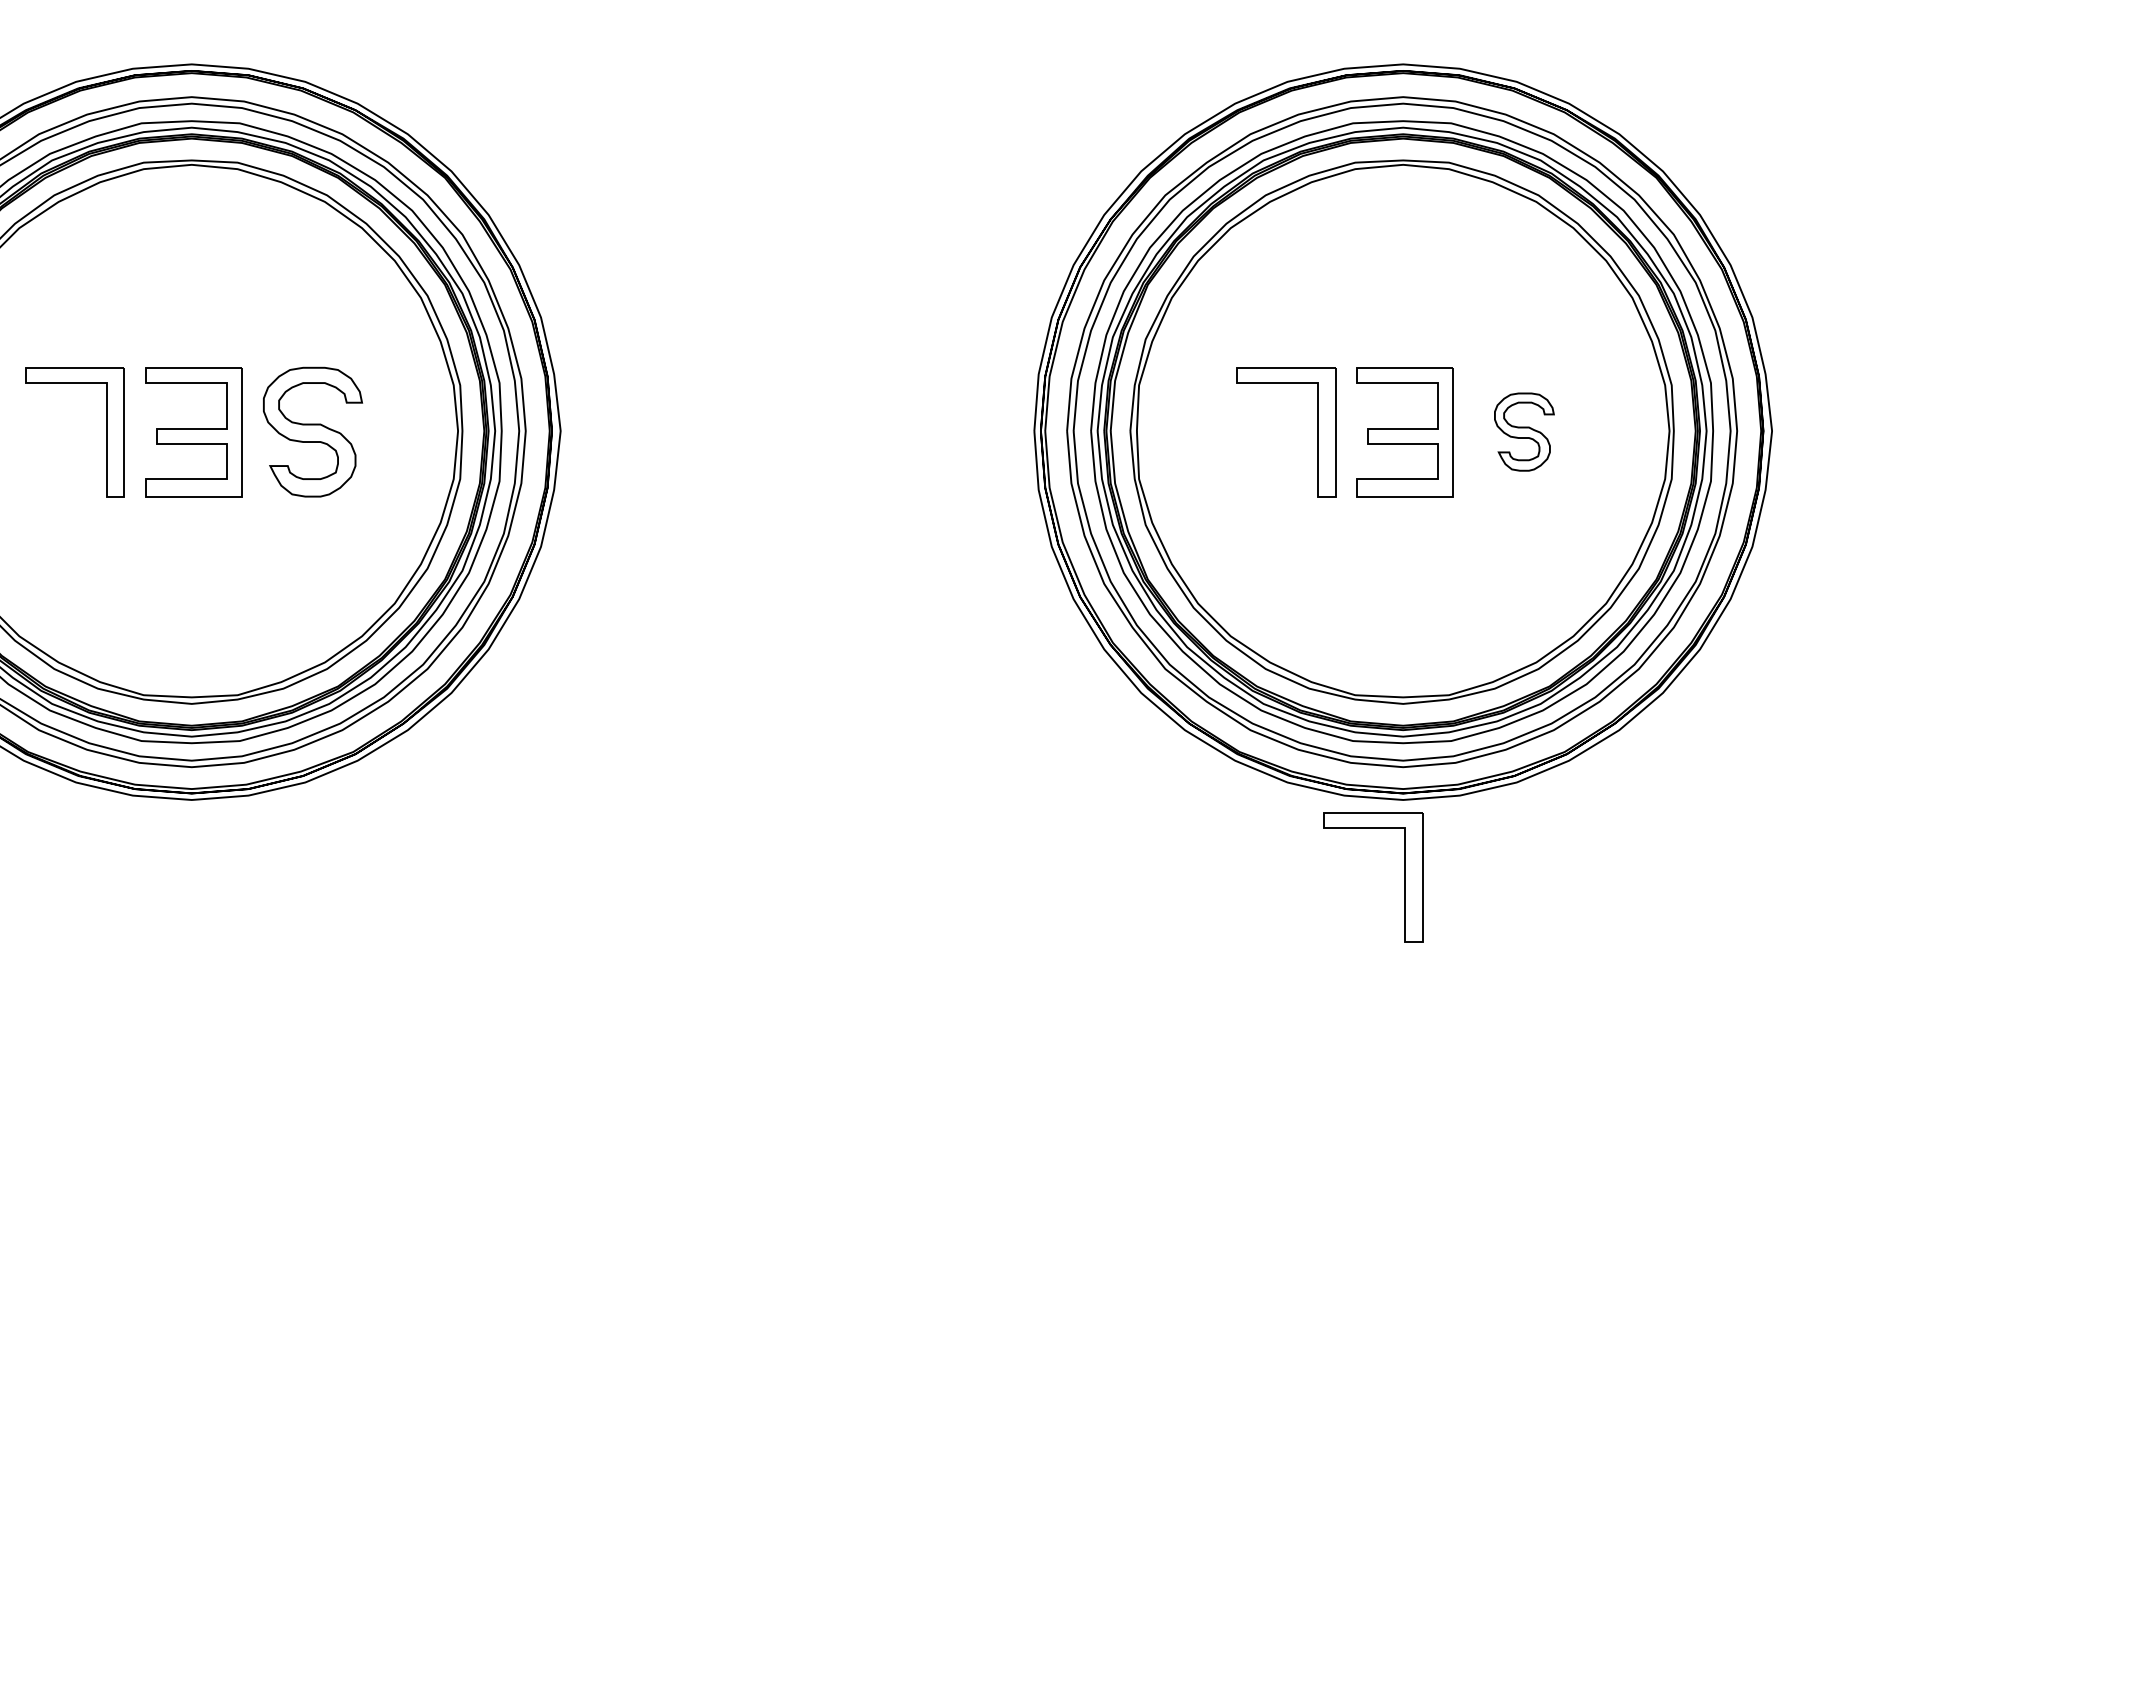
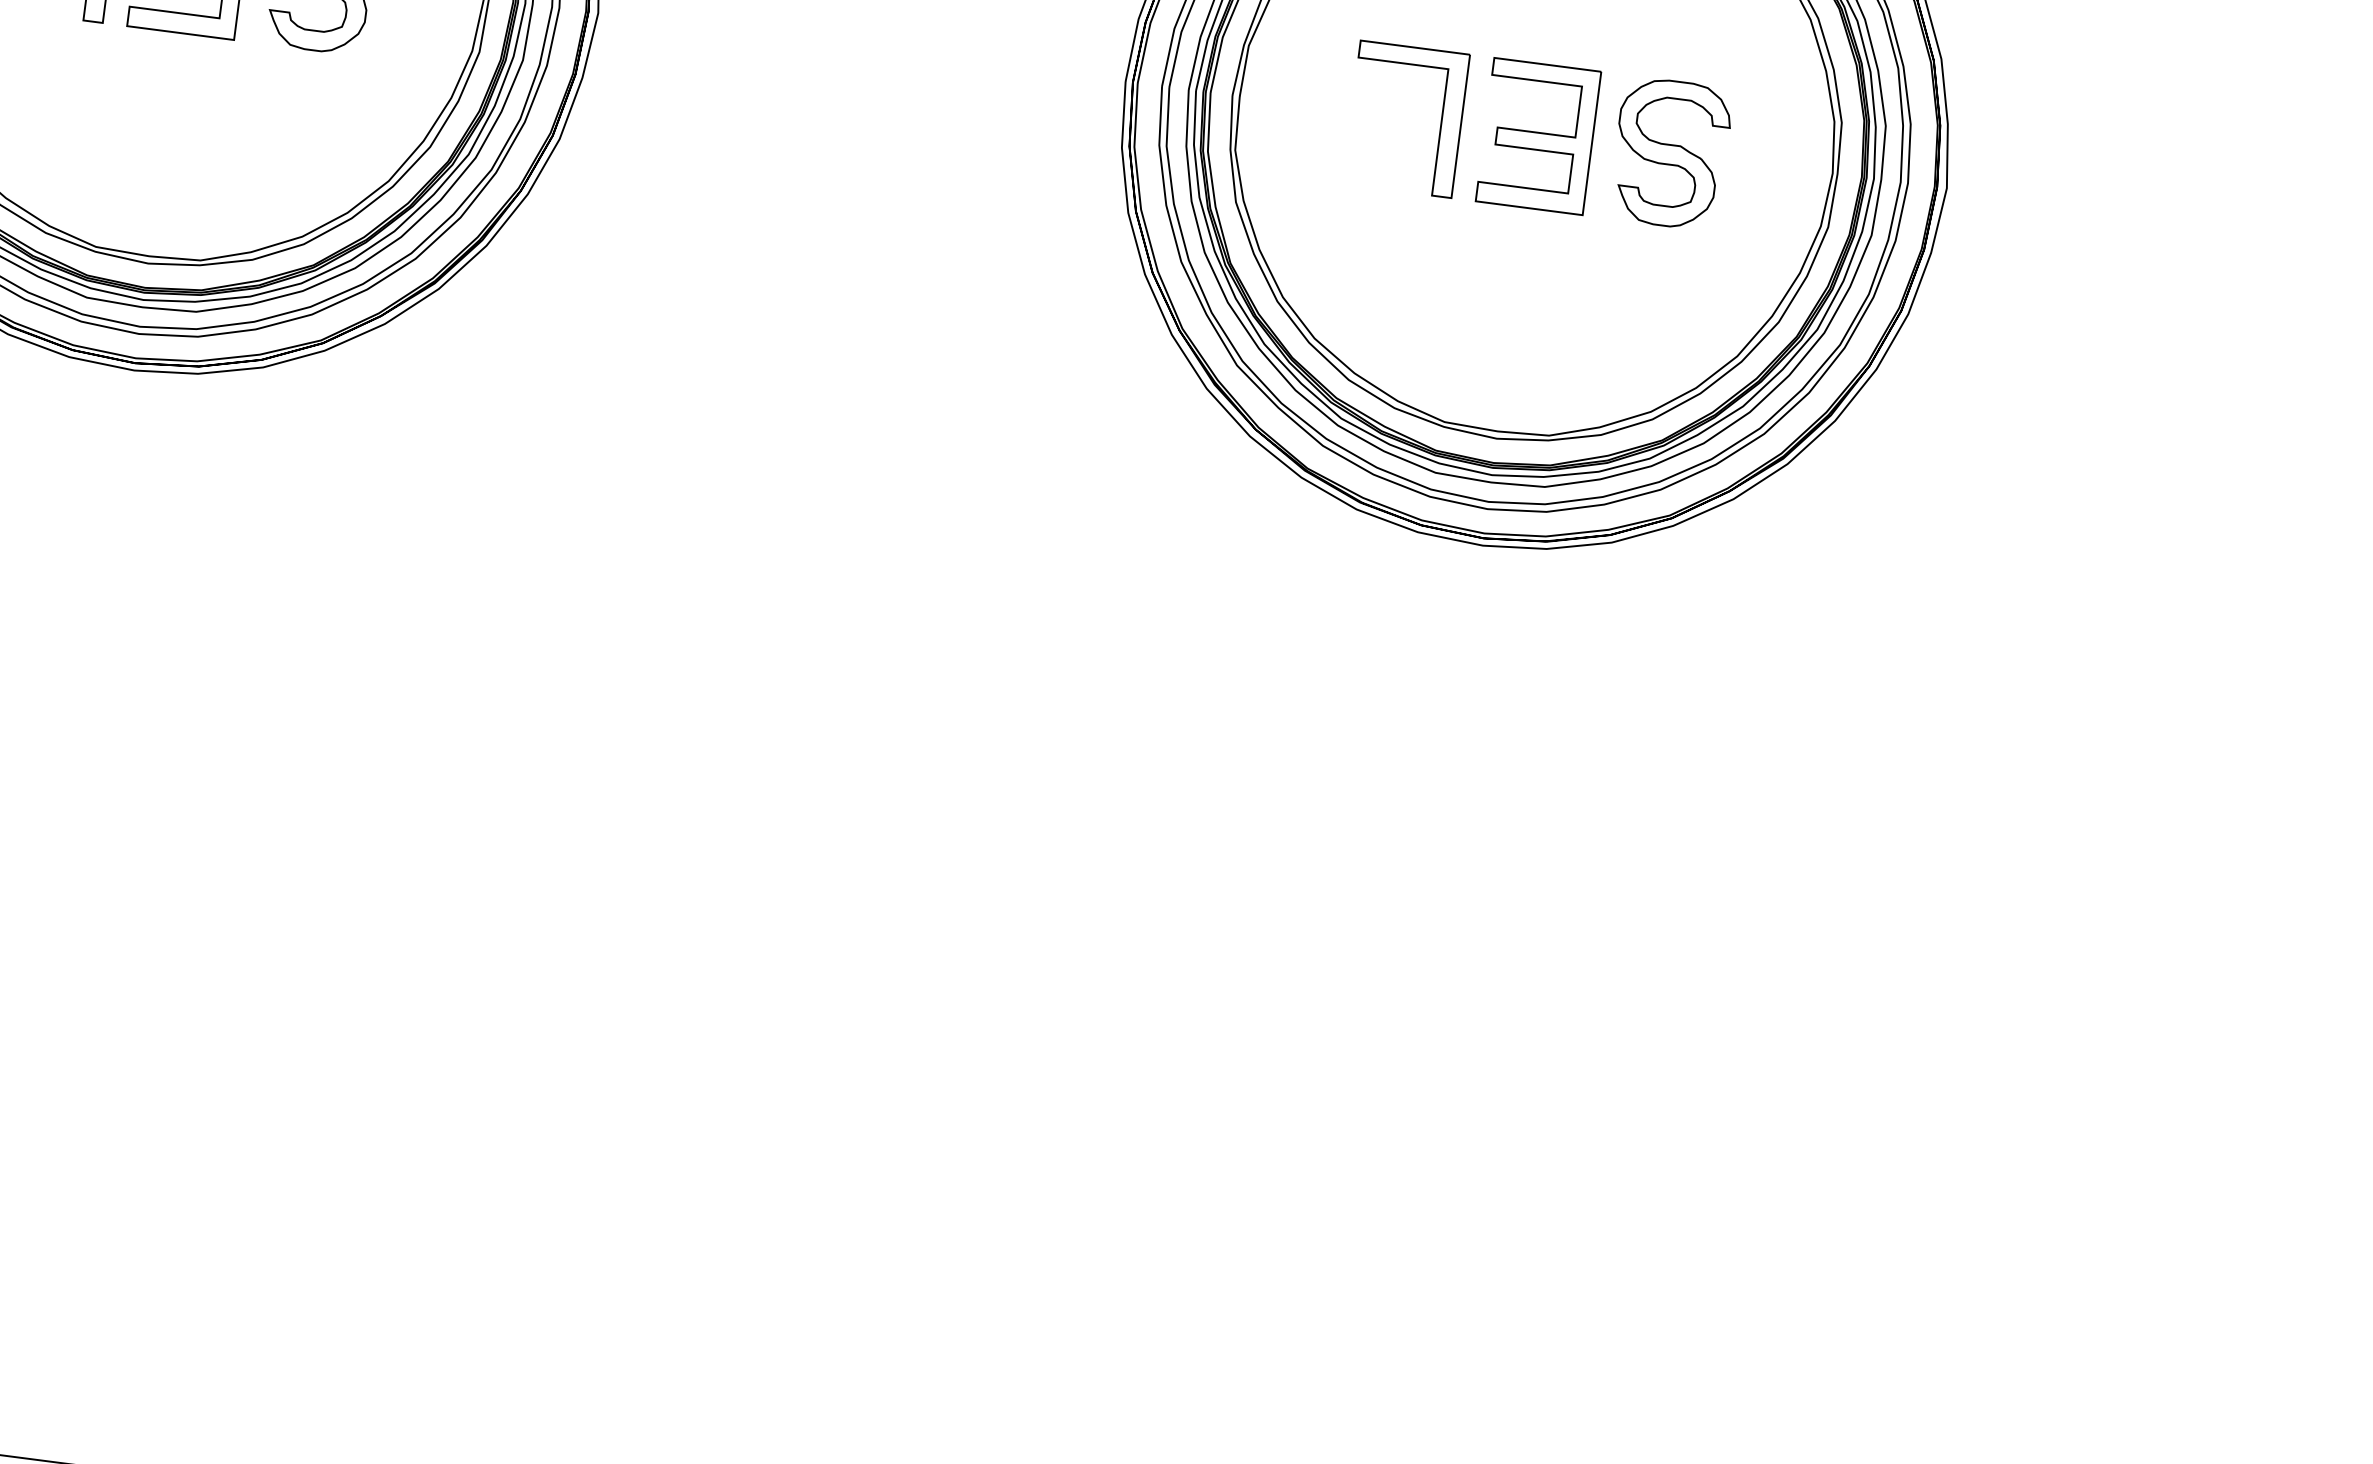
part: (1524, 431) -> (1671, 152), size x1.67
part: (1404, 877) -> (1473, 632), removed

